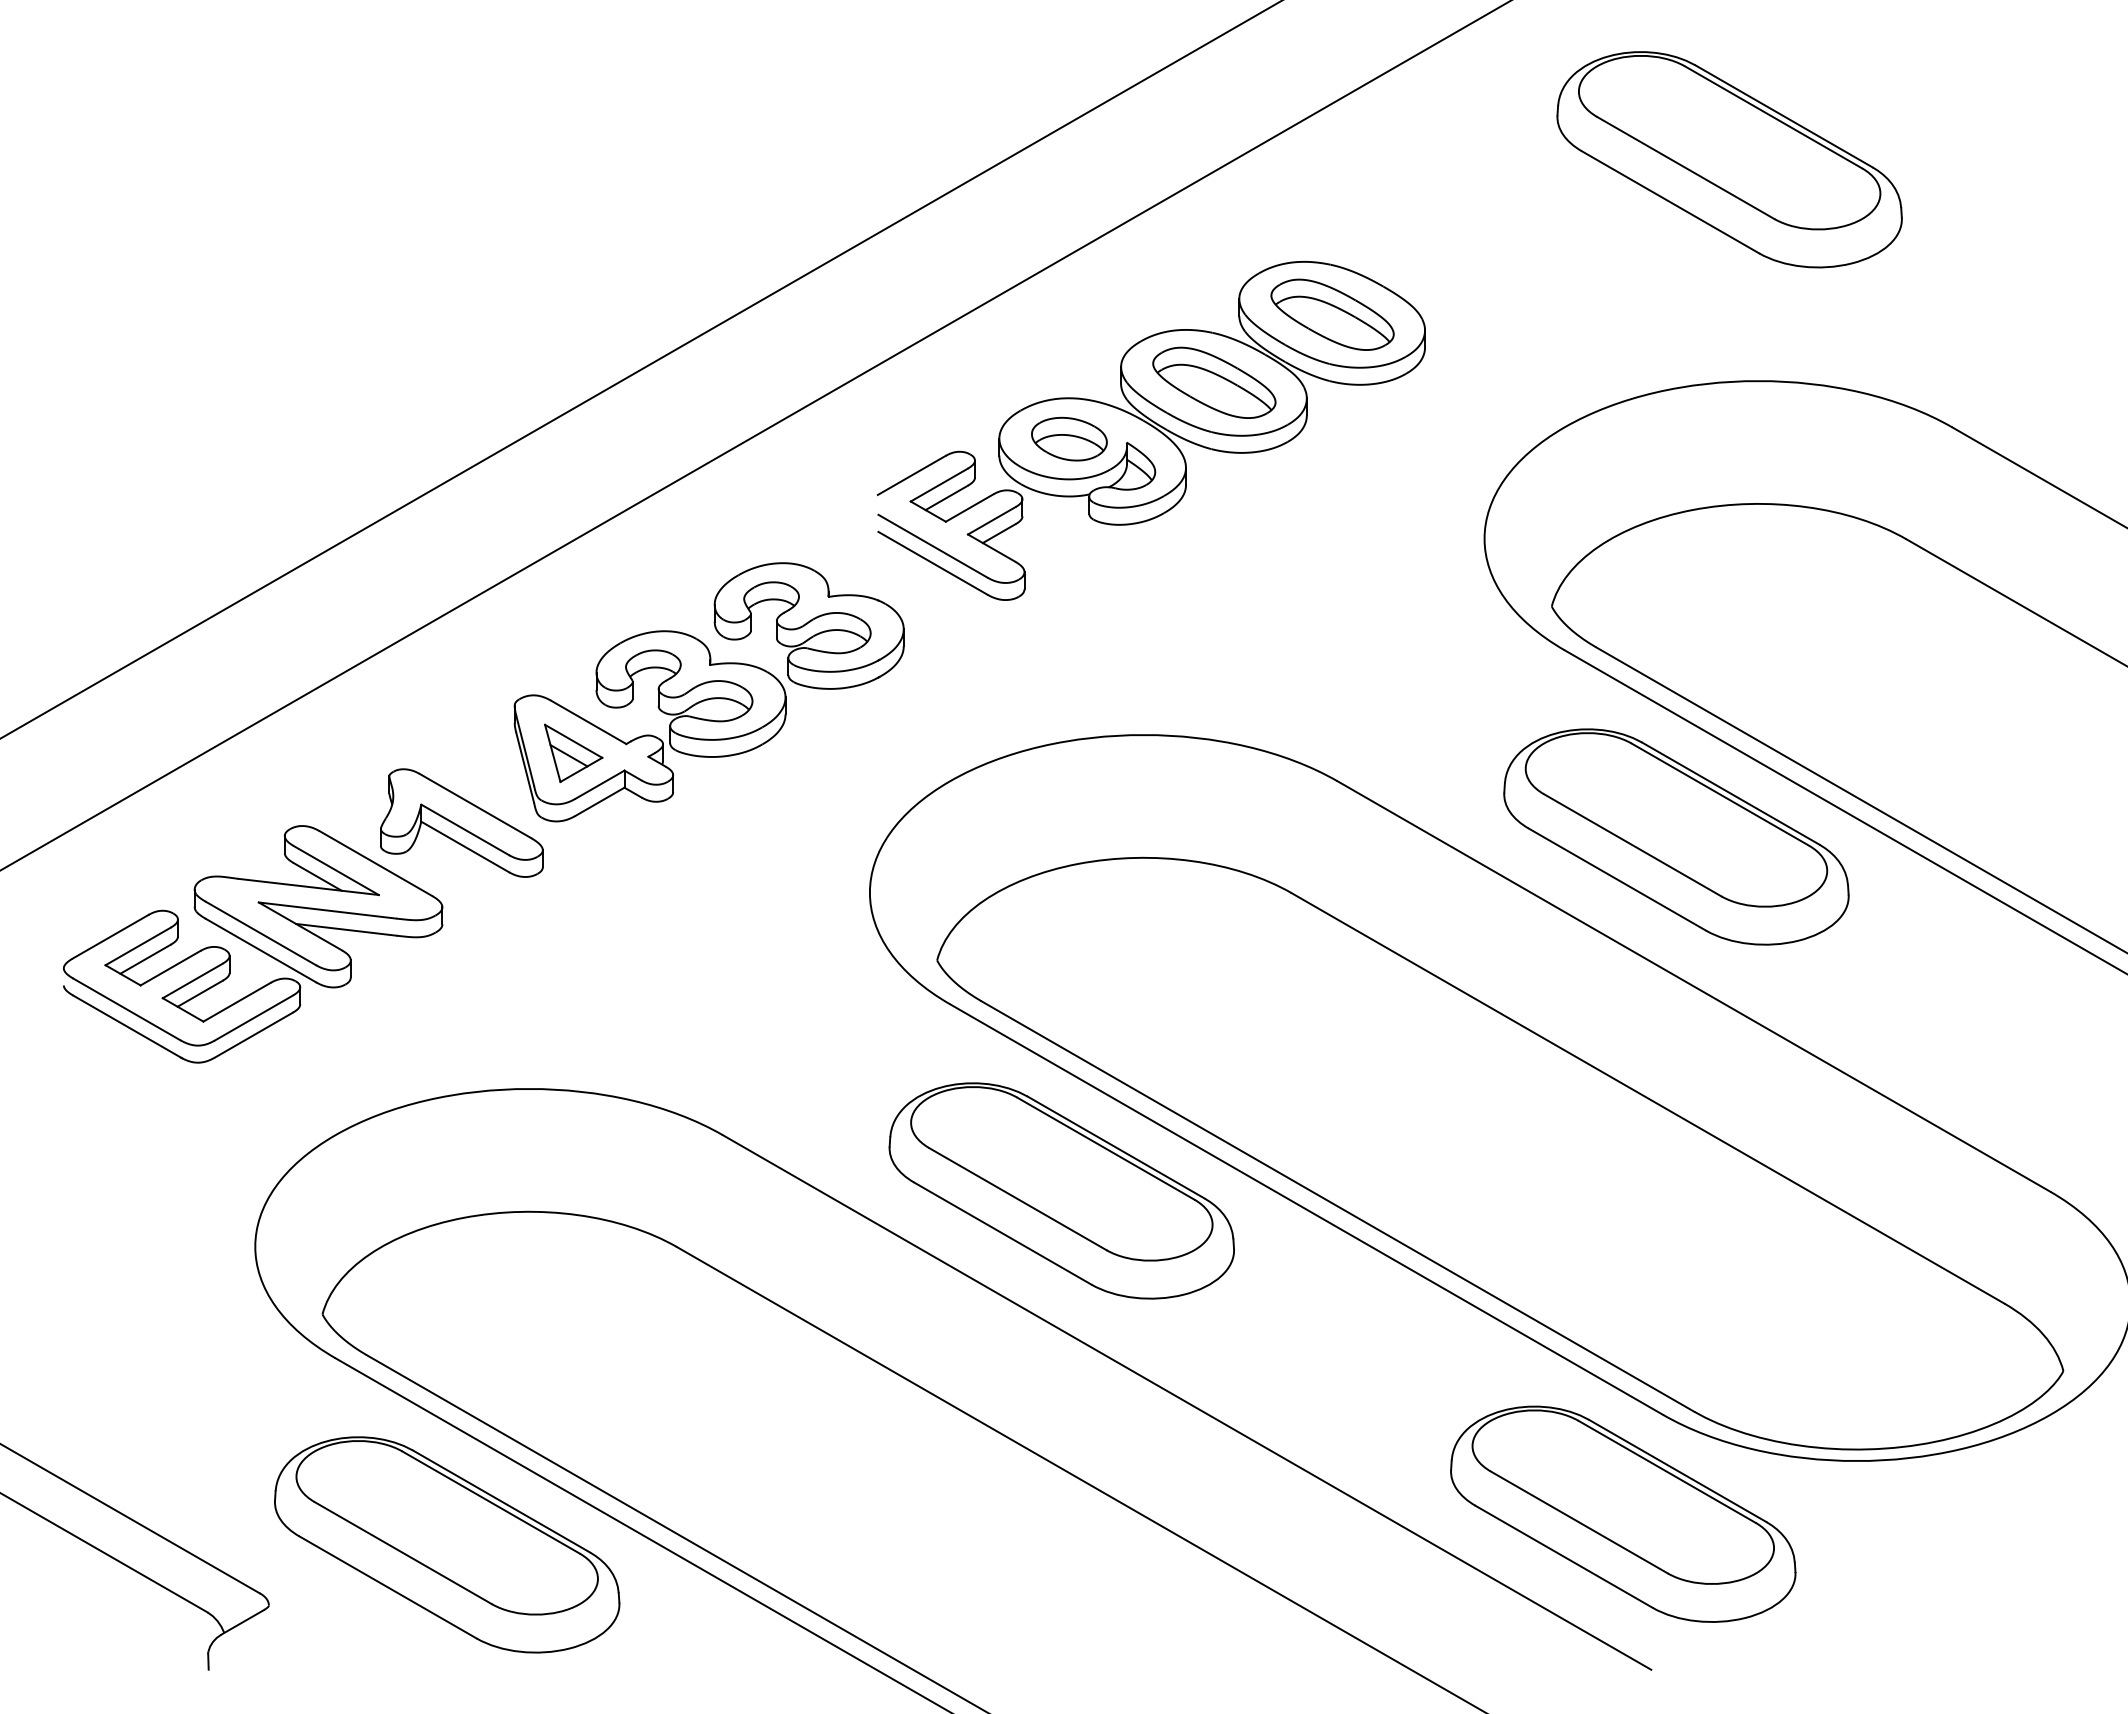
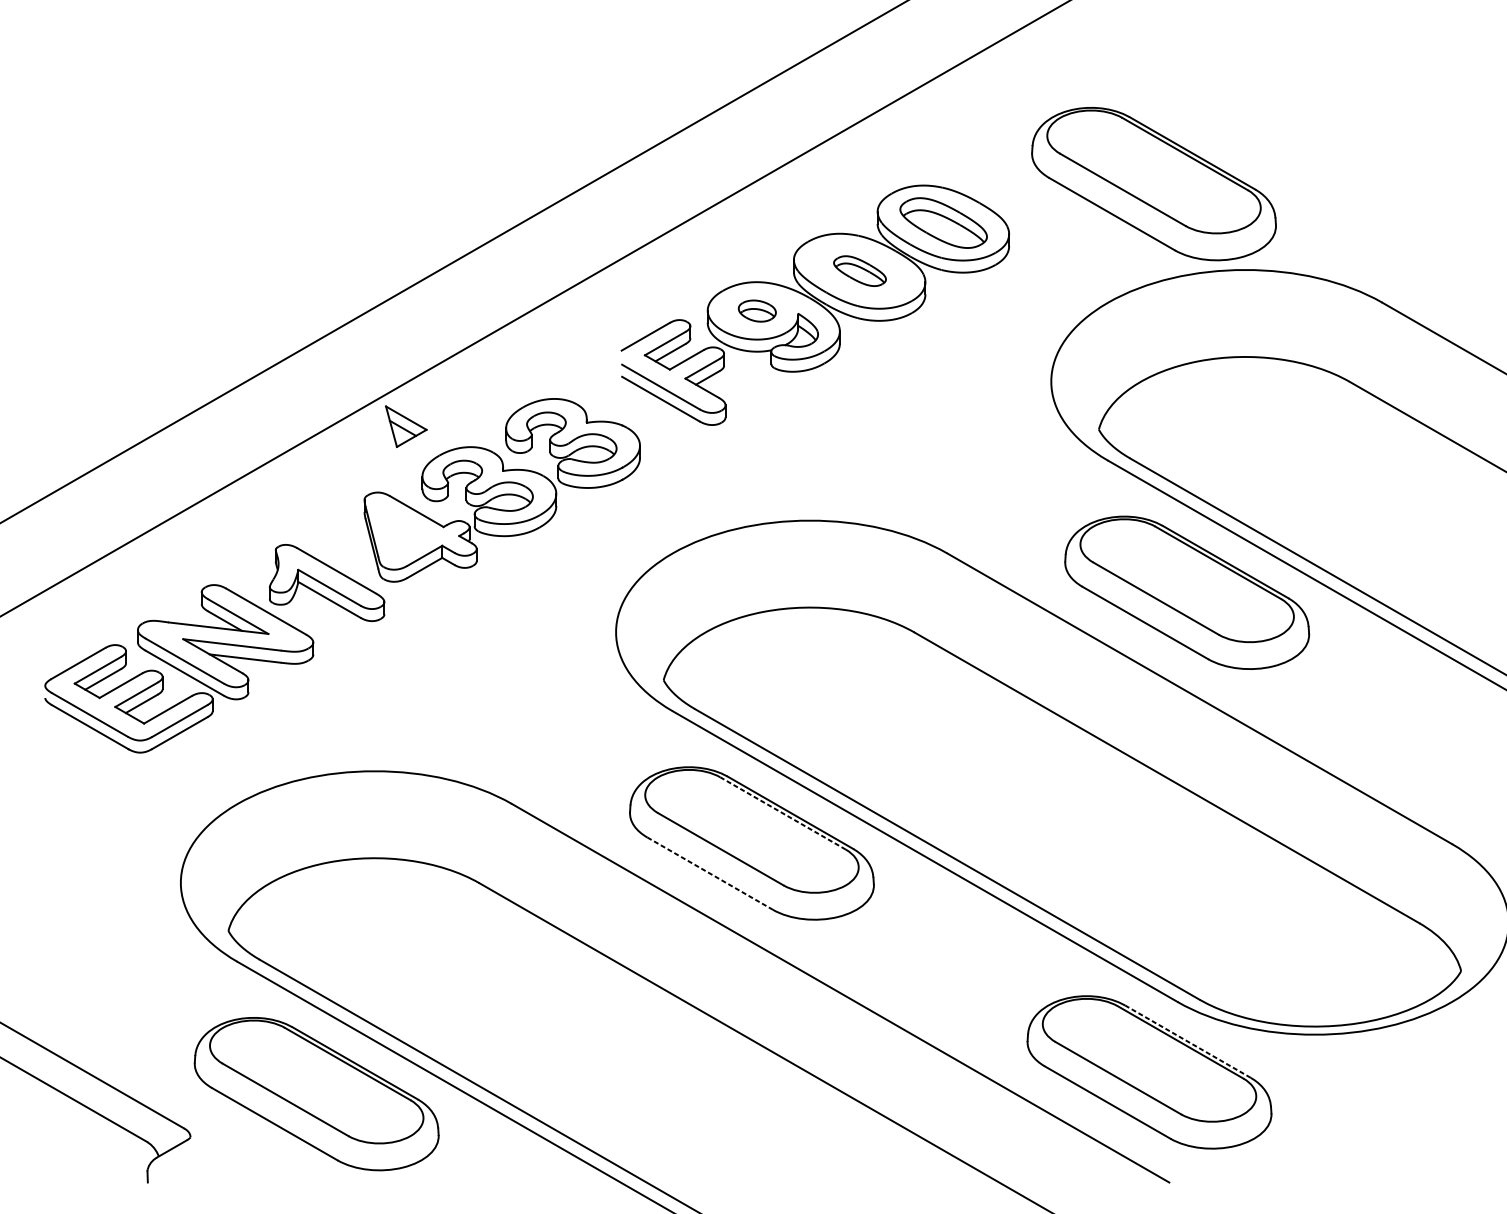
part: (1729, 159) -> (1153, 183), moved
part: (1214, 382) -> (860, 271), size x0.6
part: (1069, 438) -> (757, 310), size x0.7
part: (573, 752) -> (406, 426), moved
line: (1105, 1148) -> (782, 813), solid -> dashed
line: (1003, 1233) -> (710, 873), solid -> dashed
line: (1677, 1470) -> (1187, 1041), solid -> dashed

